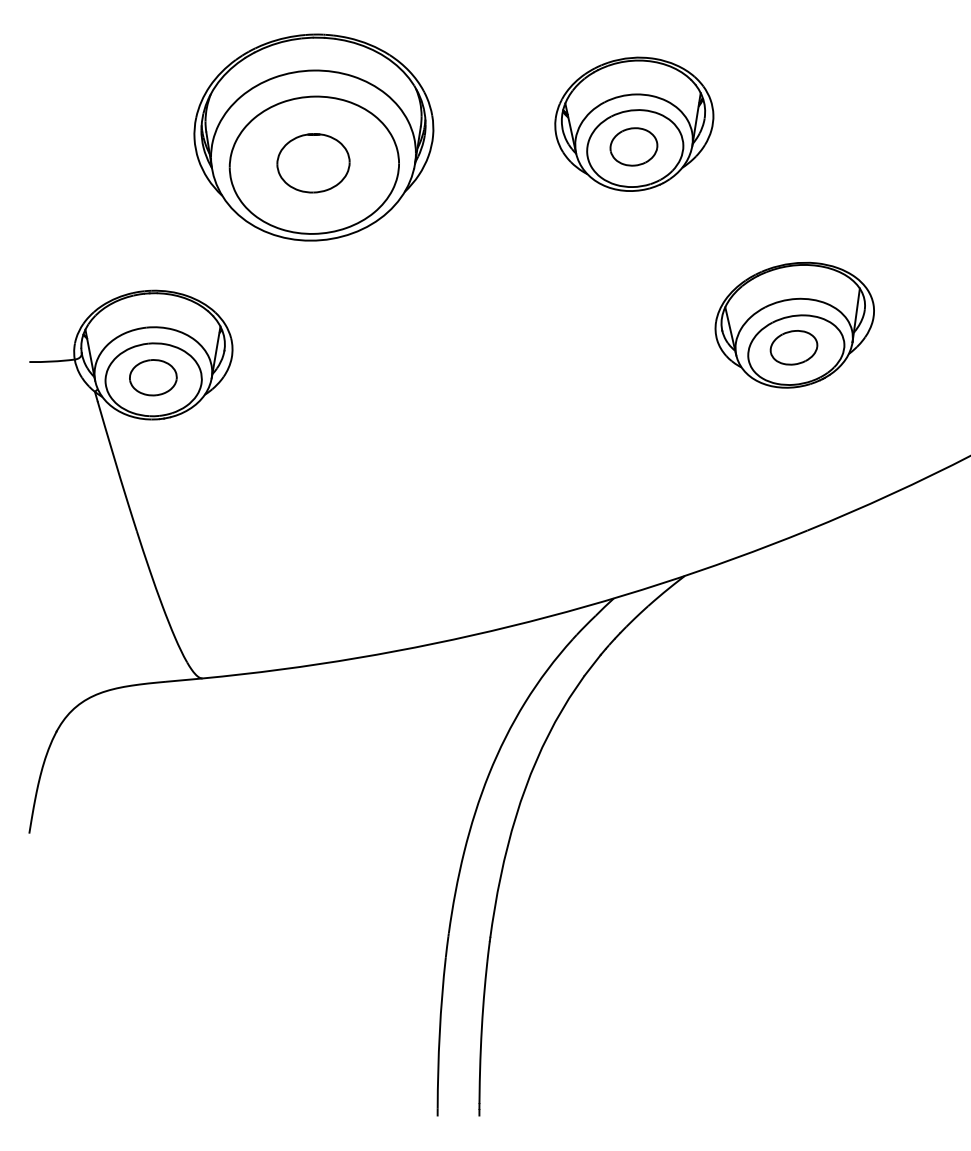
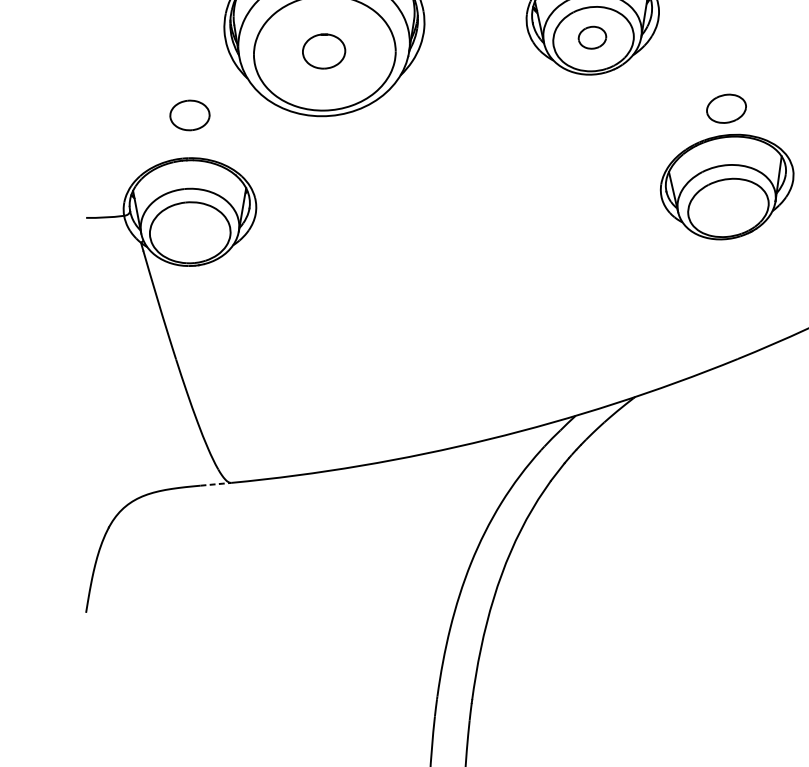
part: (633, 146) -> (592, 37), size x0.7
part: (313, 163) -> (324, 51), size x0.7
part: (793, 347) -> (726, 108), moved
part: (153, 377) -> (190, 115), moved
line: (184, 680) -> (216, 484), solid -> dashed

